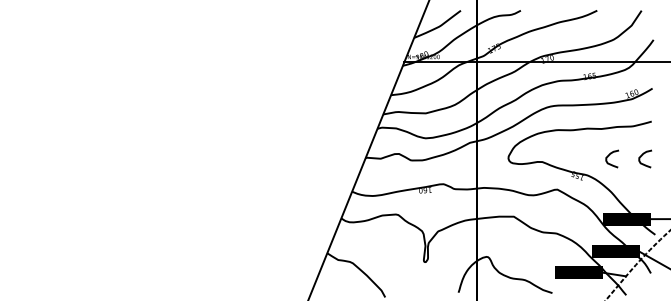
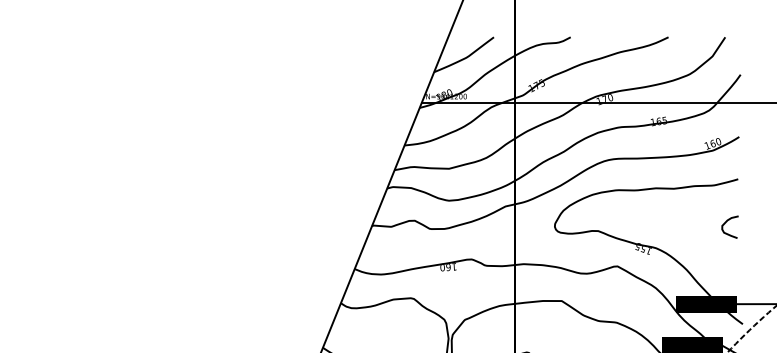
curve: (610, 155) -> (685, 222), removed

